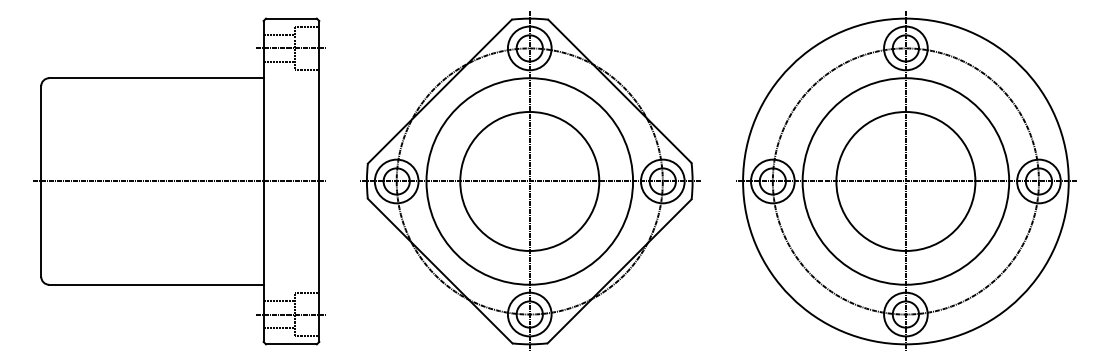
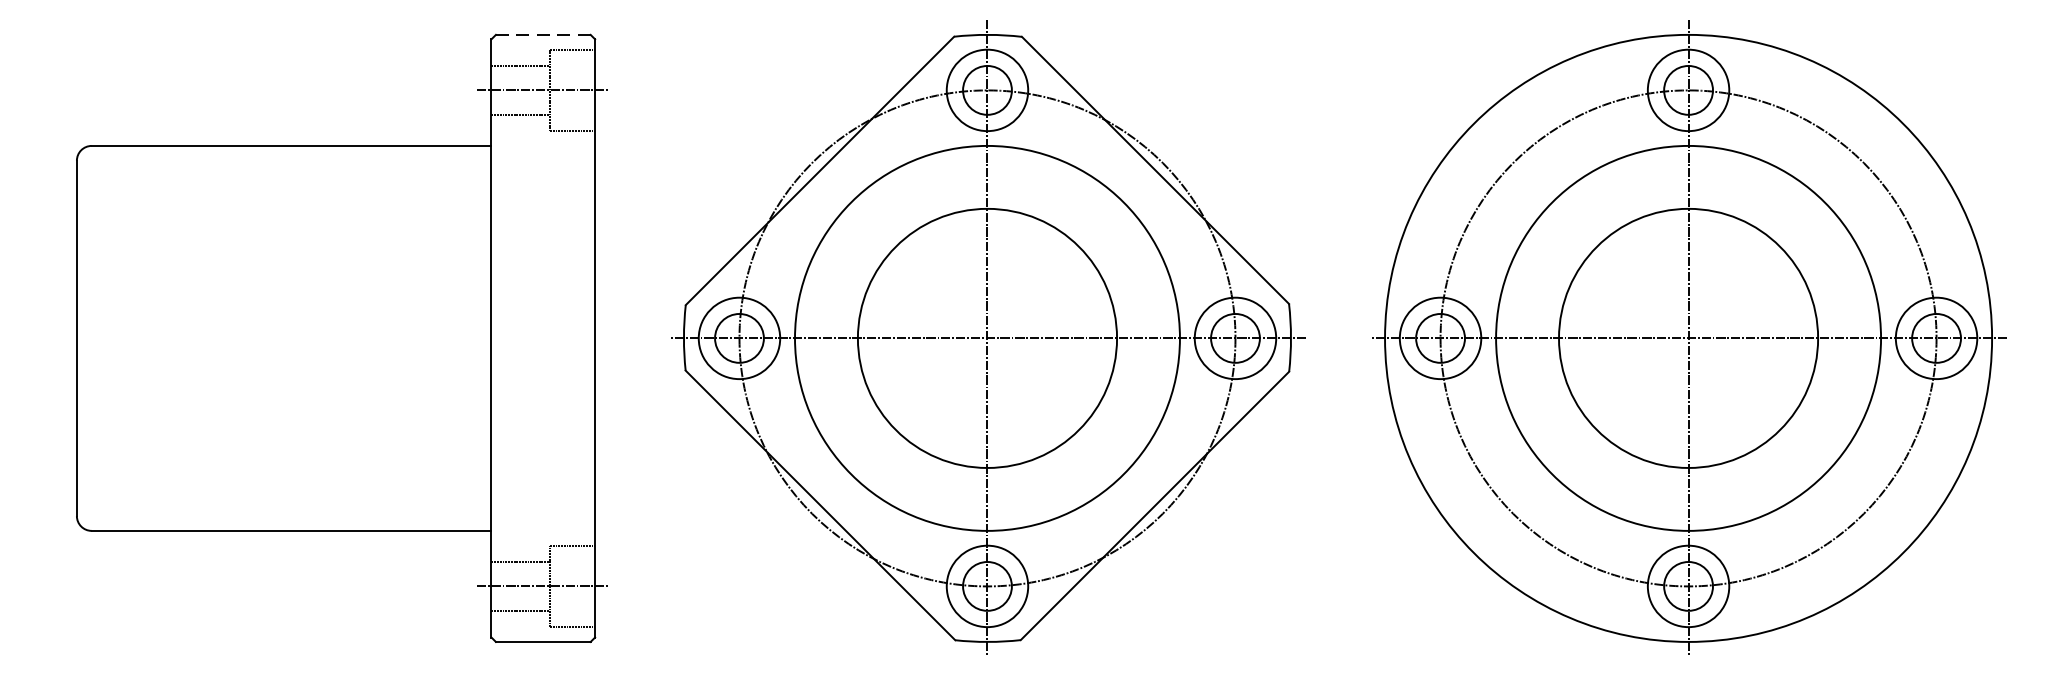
line: (291, 18) -> (543, 34), solid -> dashed
line: (180, 181) -> (336, 338), removed

